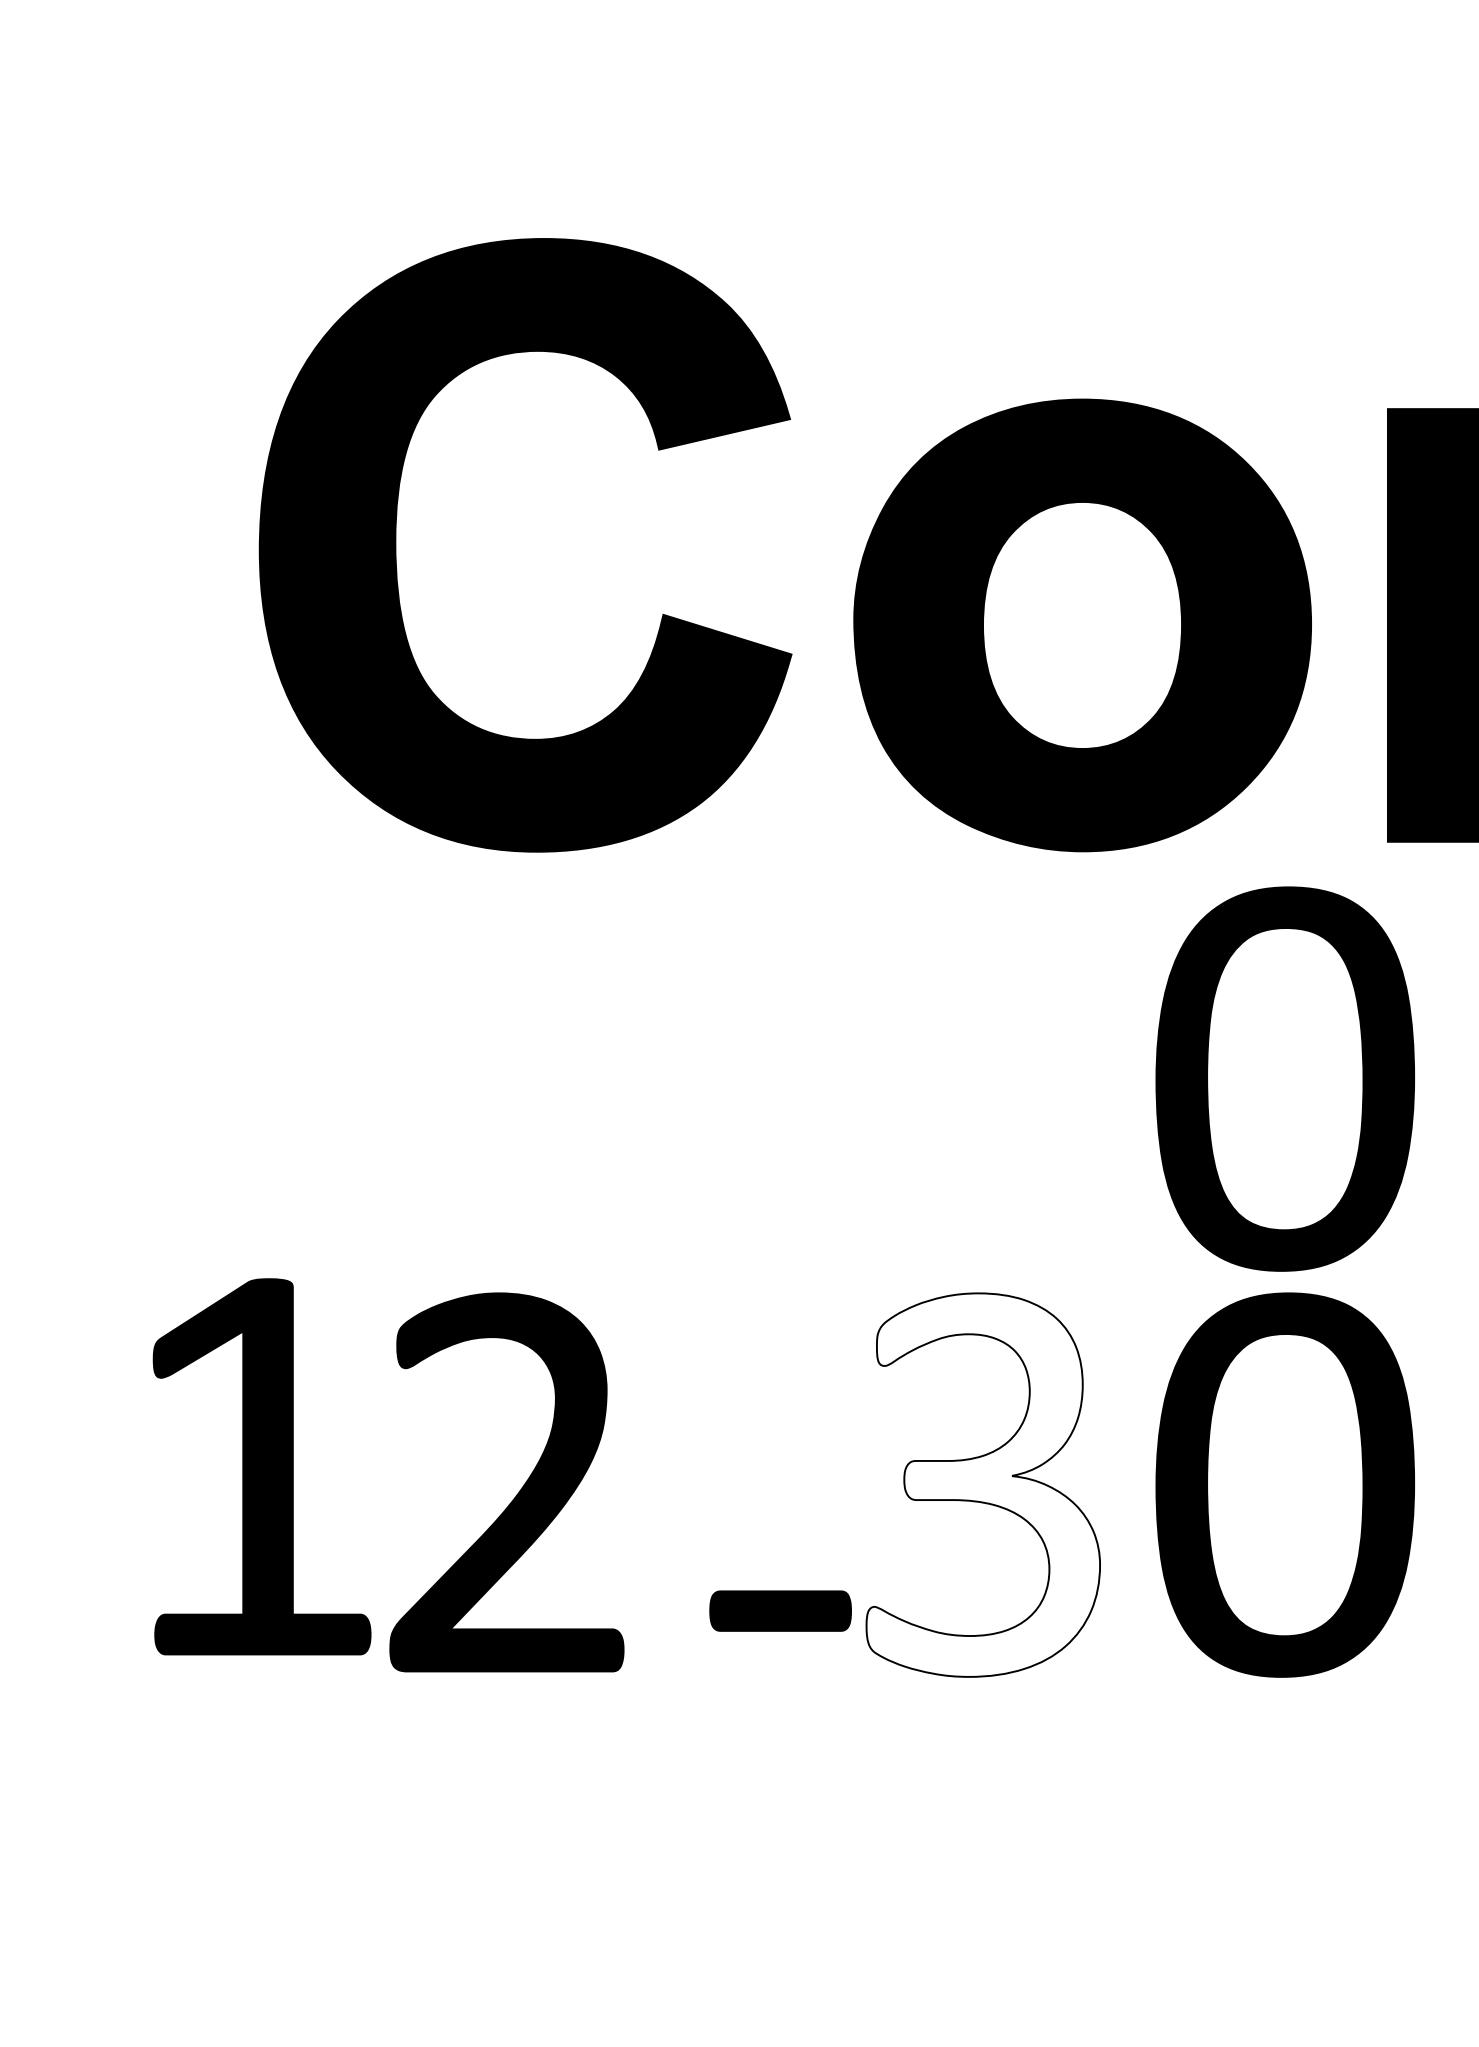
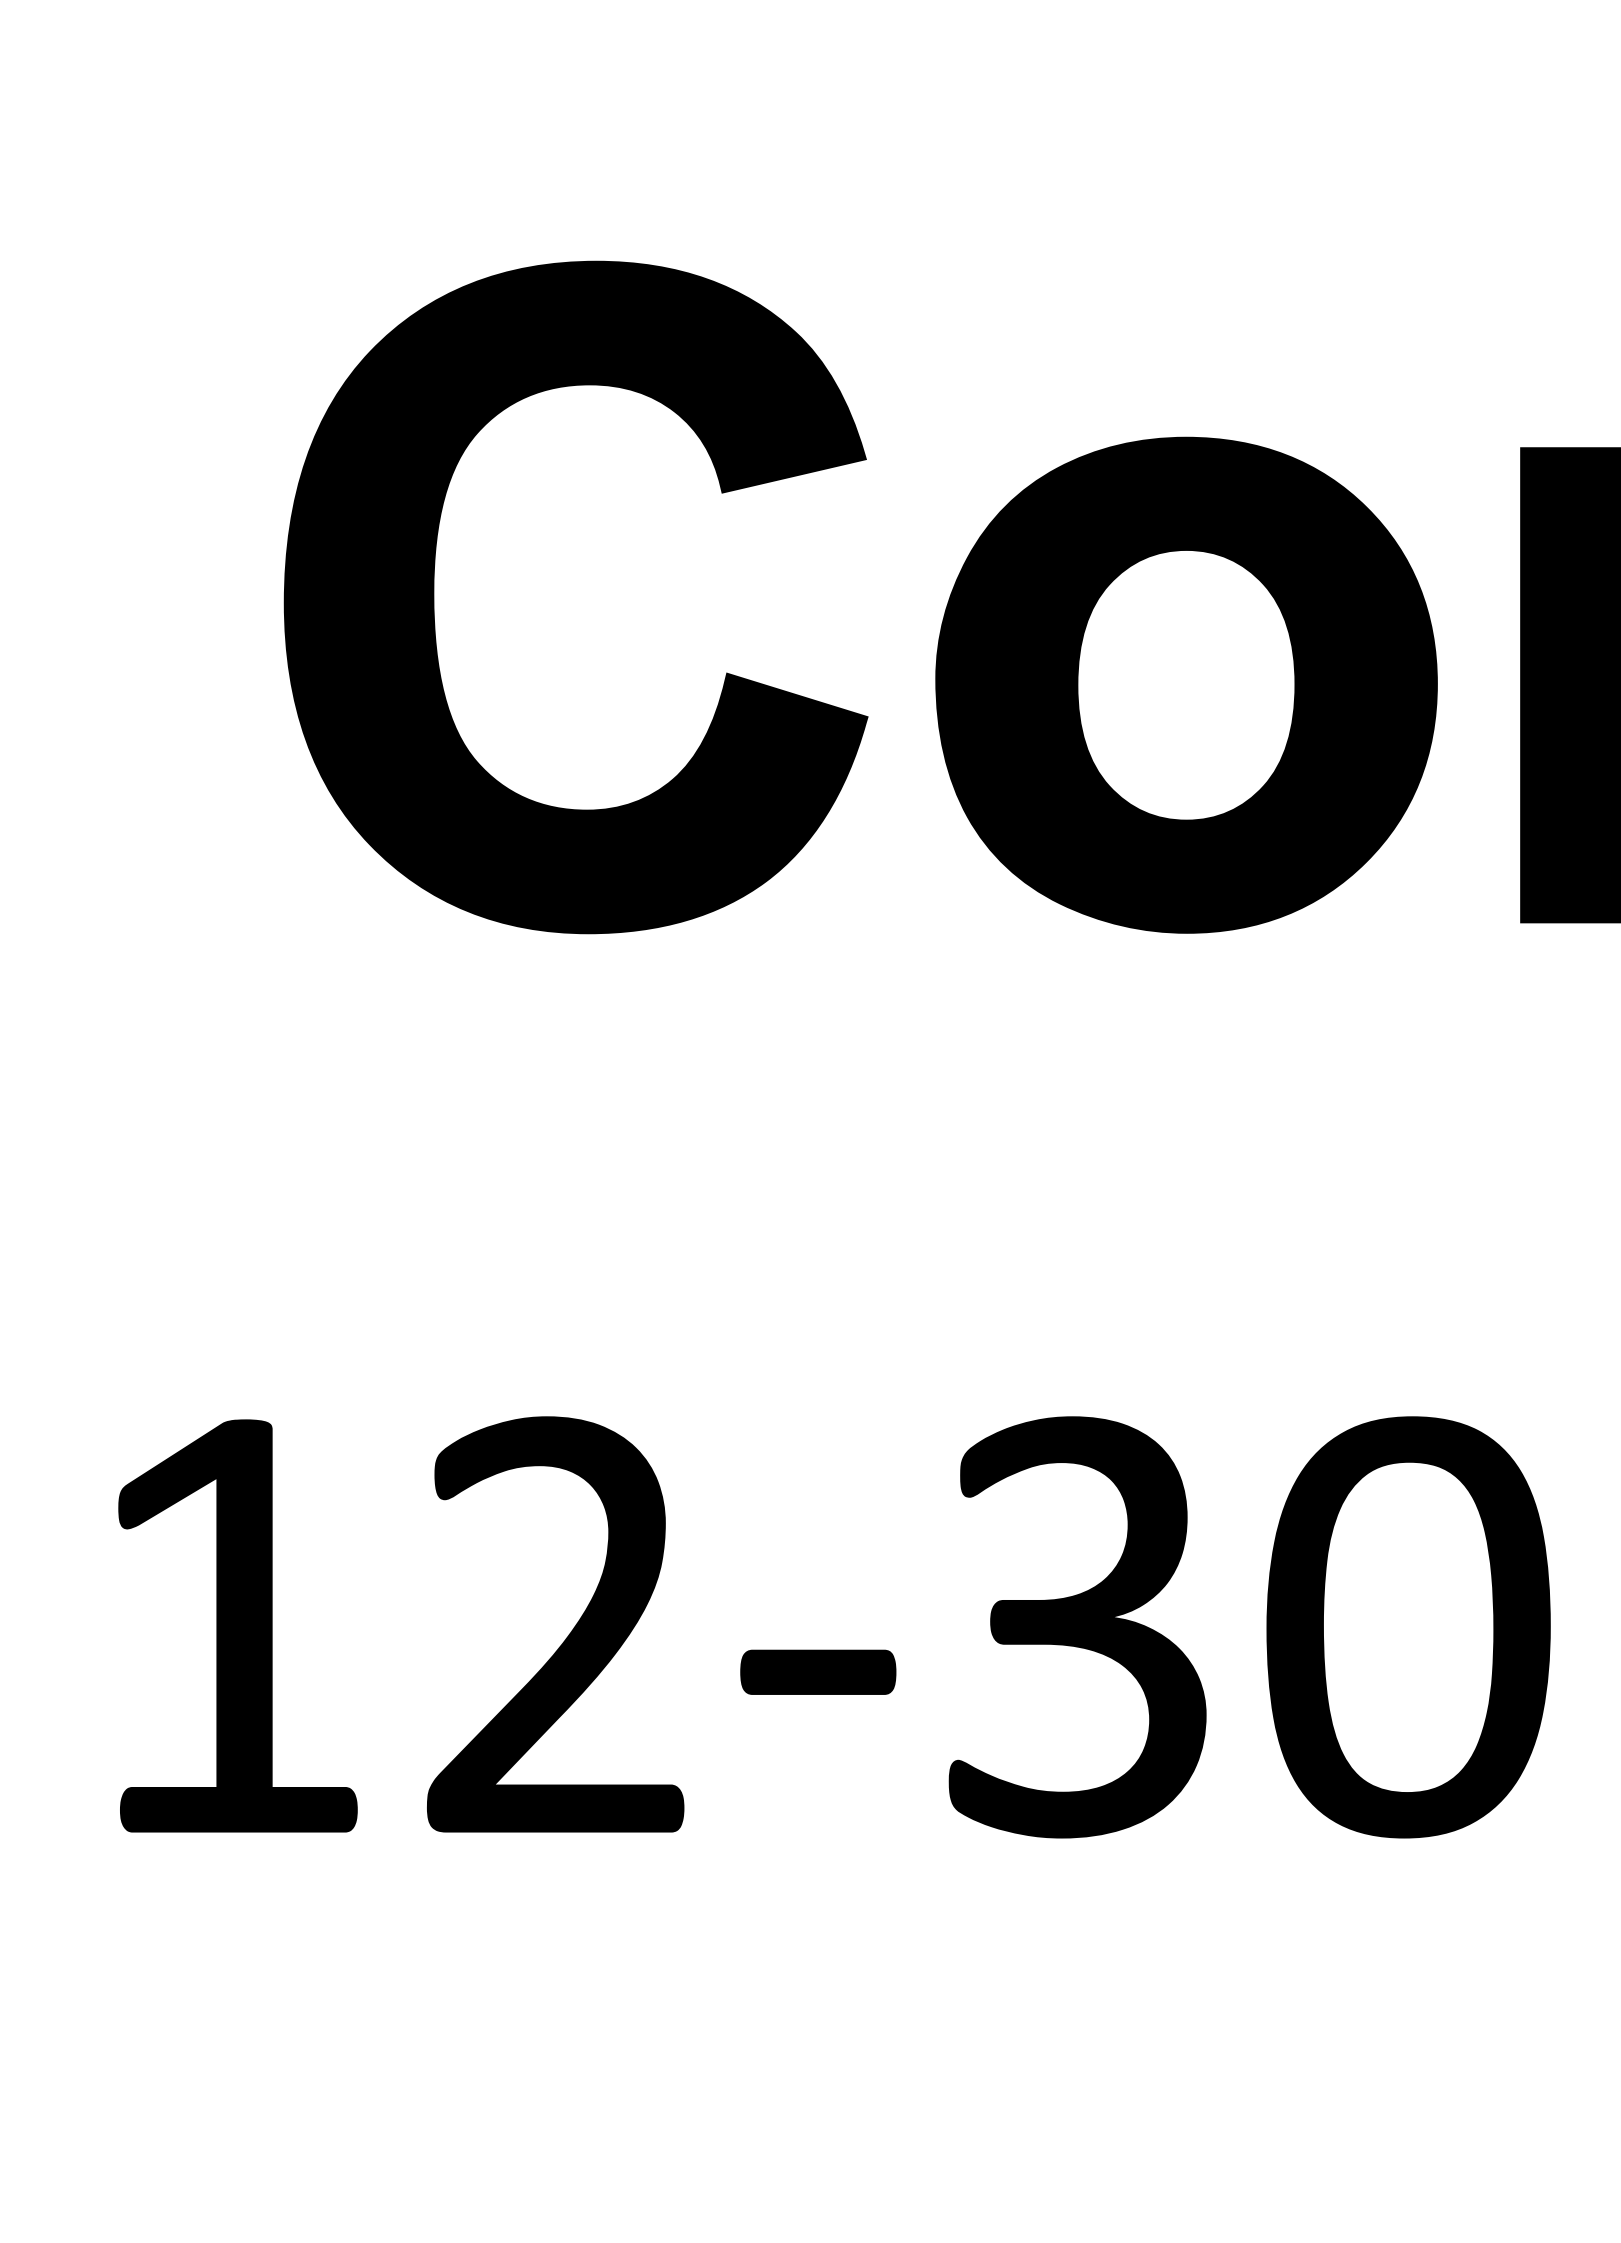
part: (1284, 1078) -> (1407, 1181), removed
part: (261, 1466) -> (237, 1625), moved
fill: (983, 1484) -> (1077, 1626), added
part: (780, 1610) -> (818, 1671), moved

